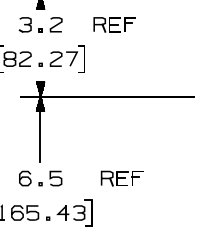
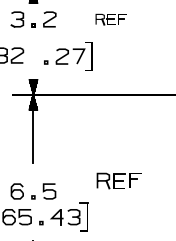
part: (114, 24) -> (111, 19), size x0.7
part: (61, 58) -> (67, 55), moved
part: (40, 178) -> (33, 191), moved

